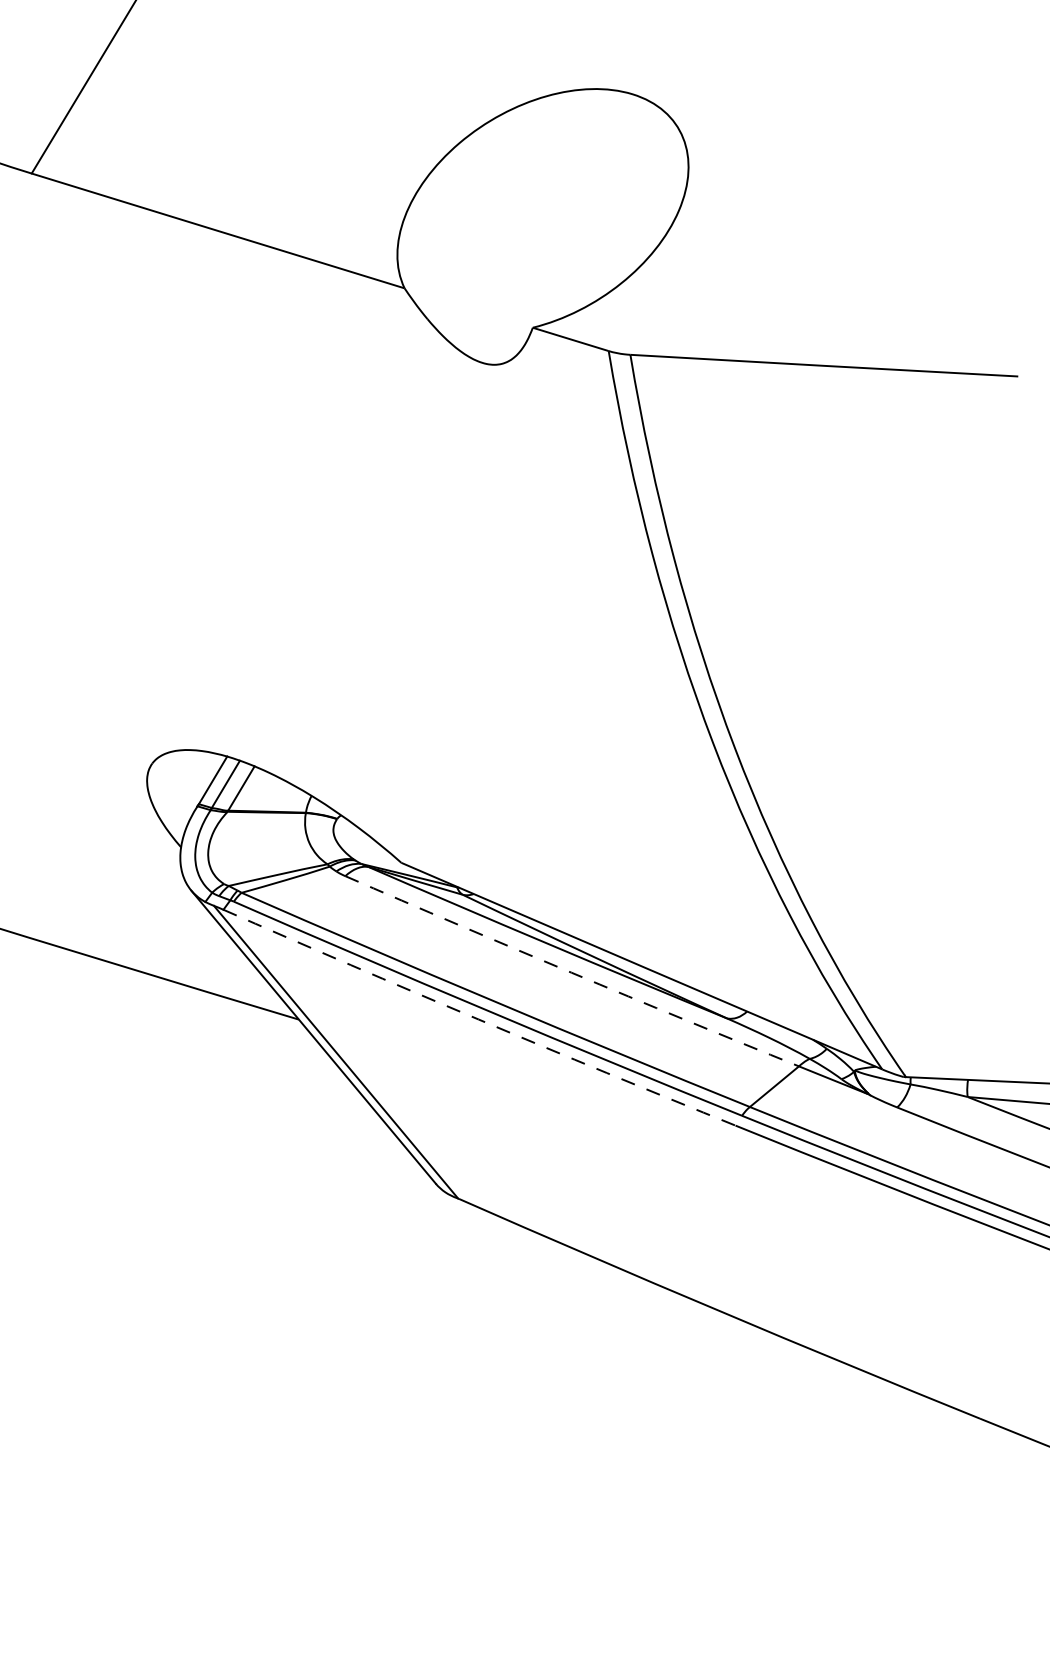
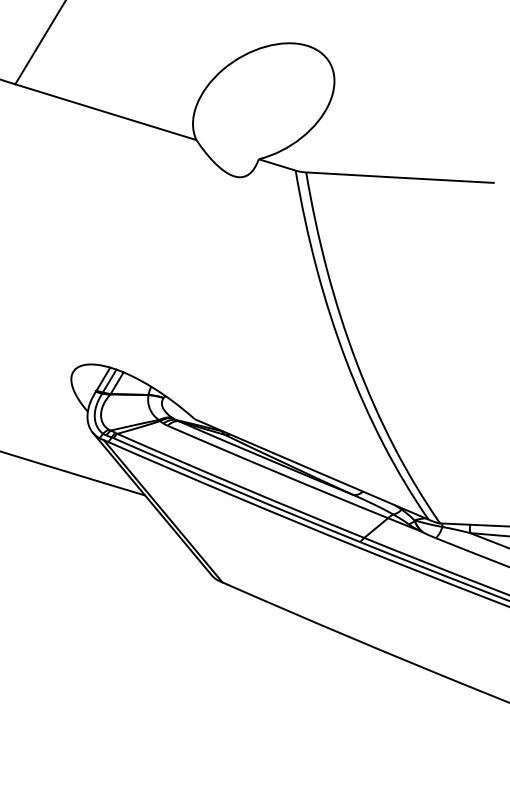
arc: (571, 972) -> (277, 472), dashed -> solid
arc: (478, 1019) -> (232, 495), dashed -> solid

